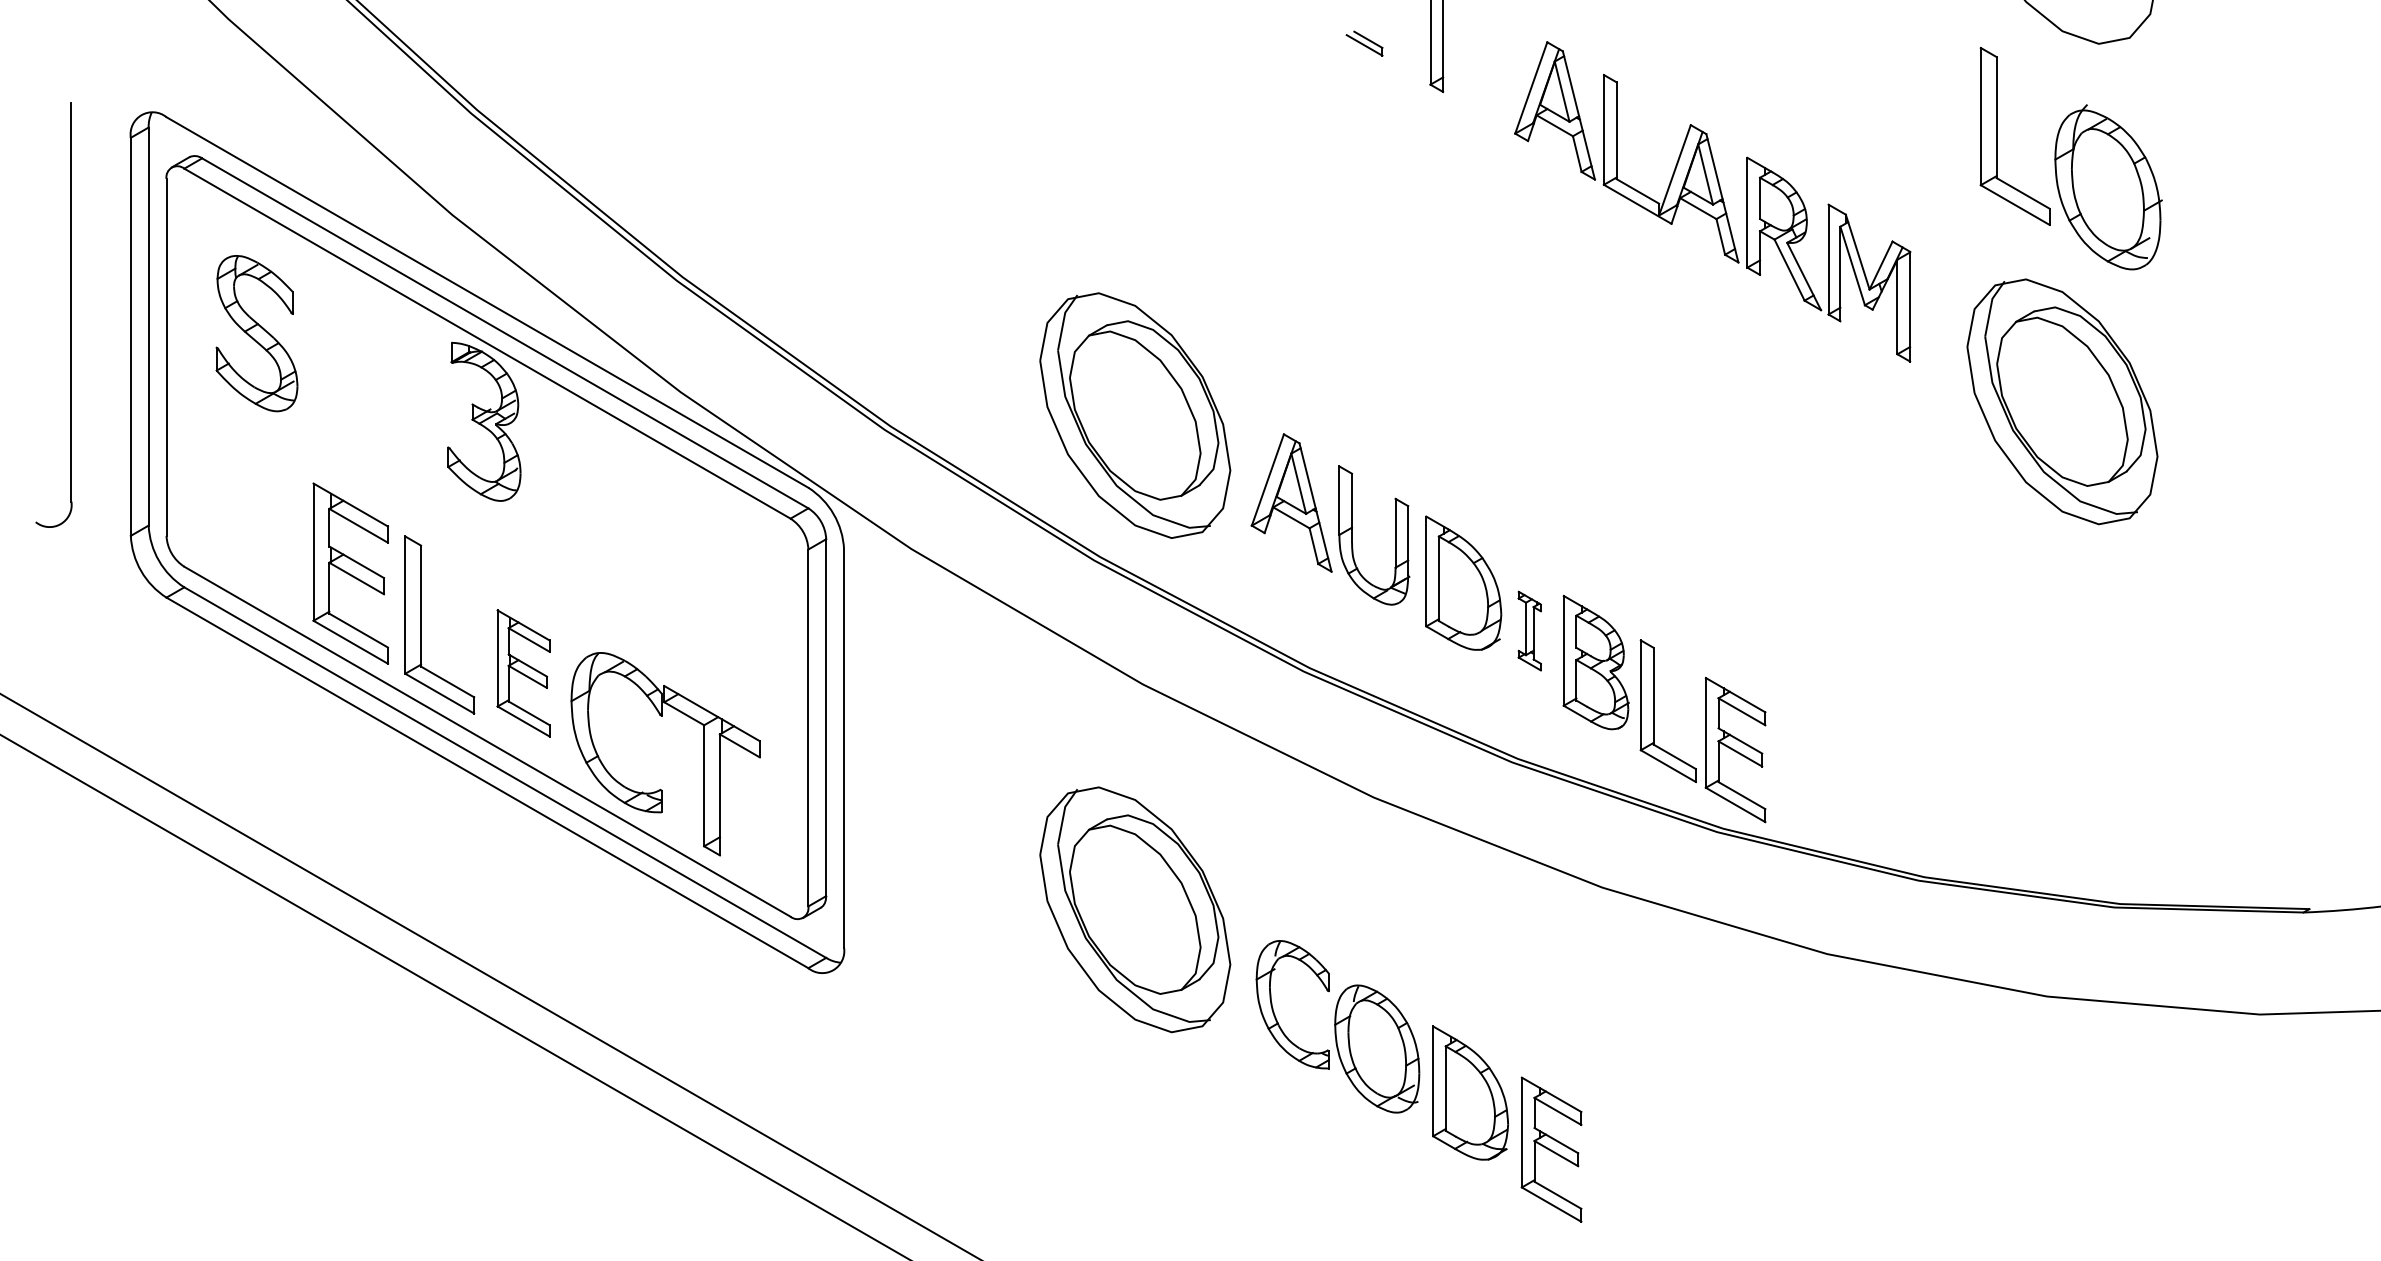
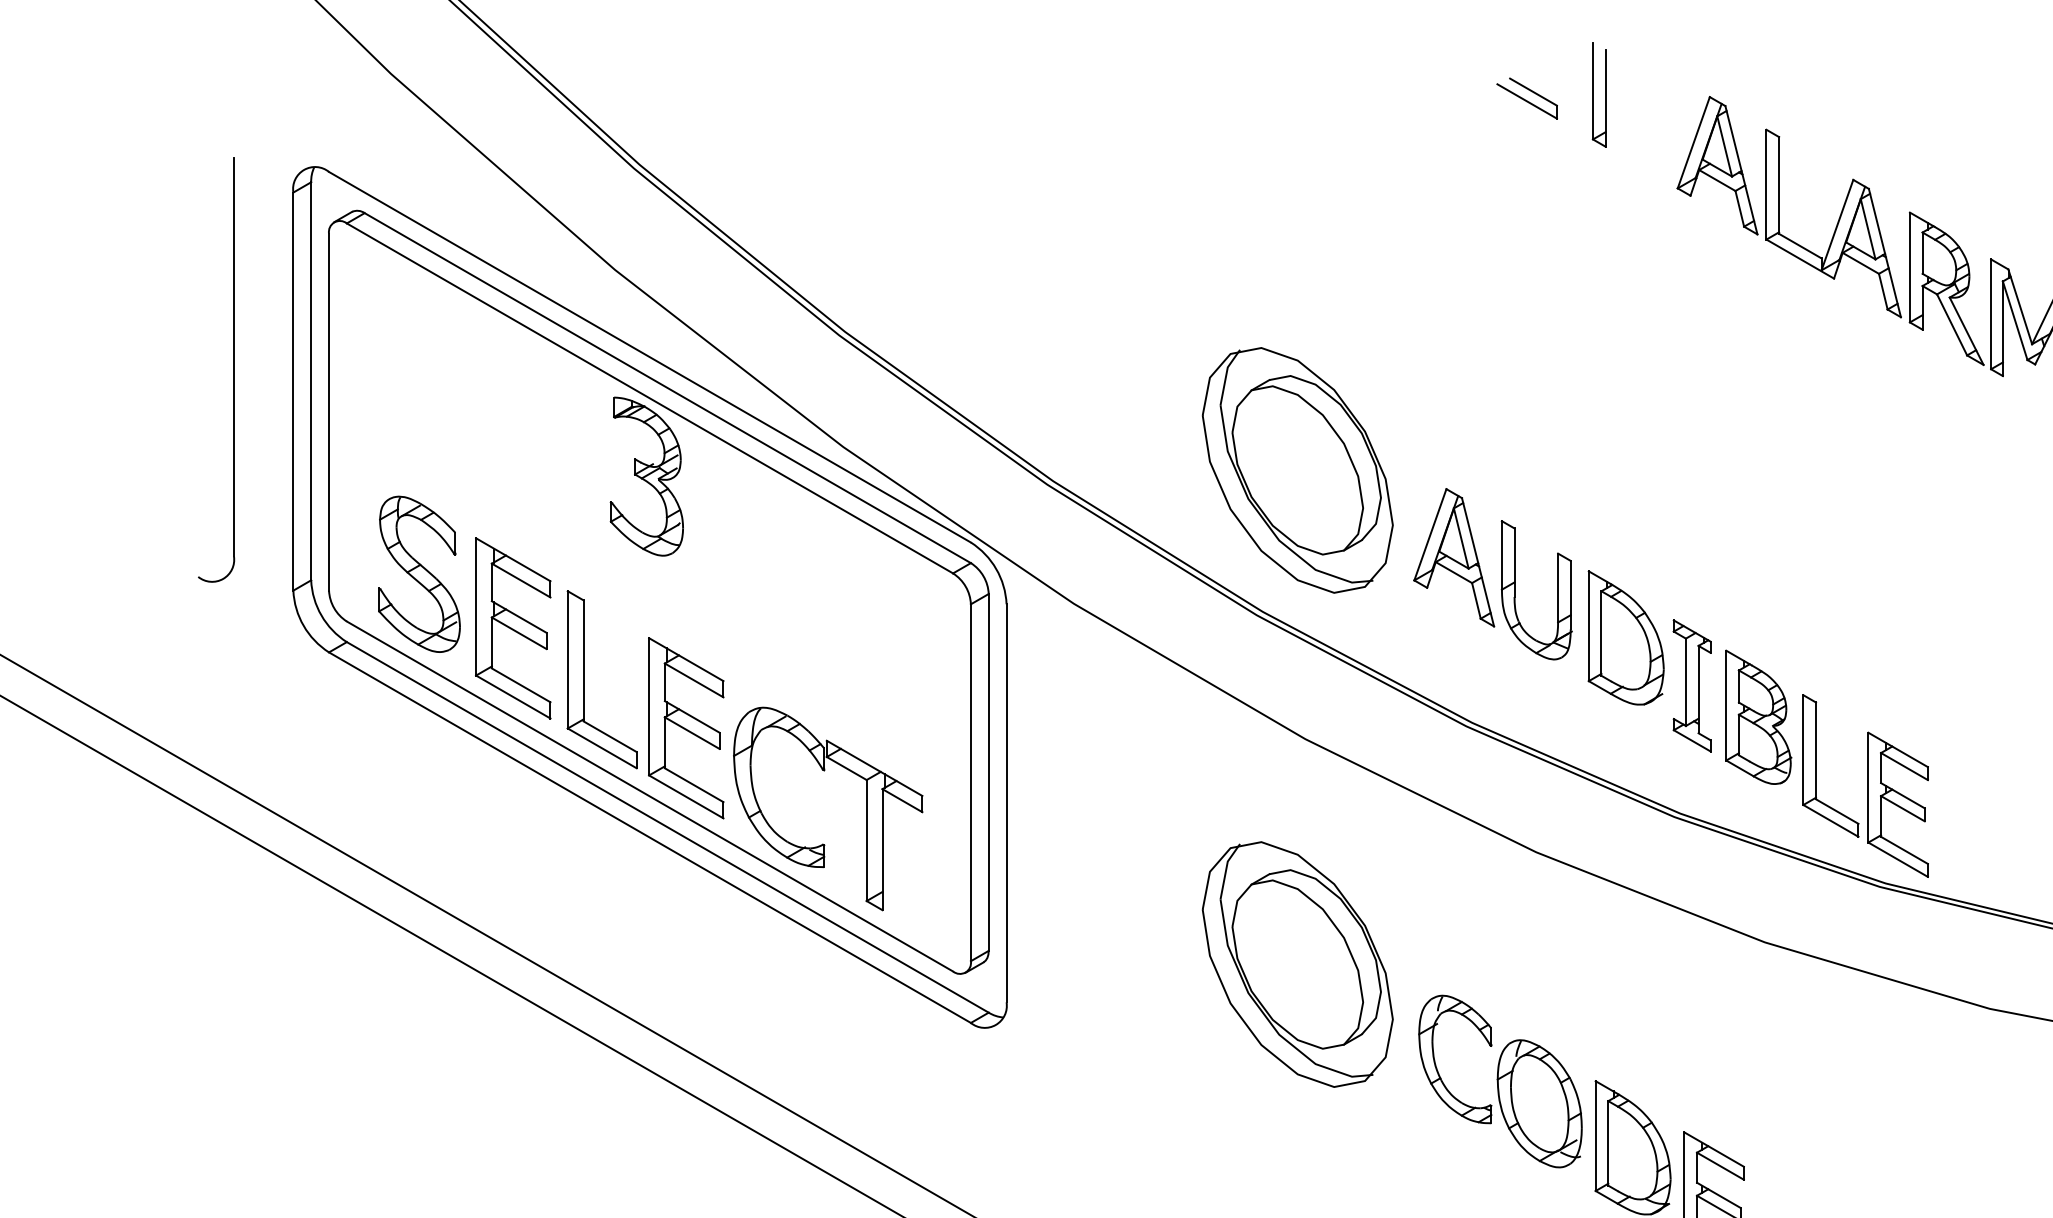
part: (1364, 43) -> (1527, 98), size x1.67
part: (256, 333) -> (419, 574), moved
part: (1529, 630) -> (1692, 685), size x1.67
part: (523, 673) -> (686, 728), size x1.43

